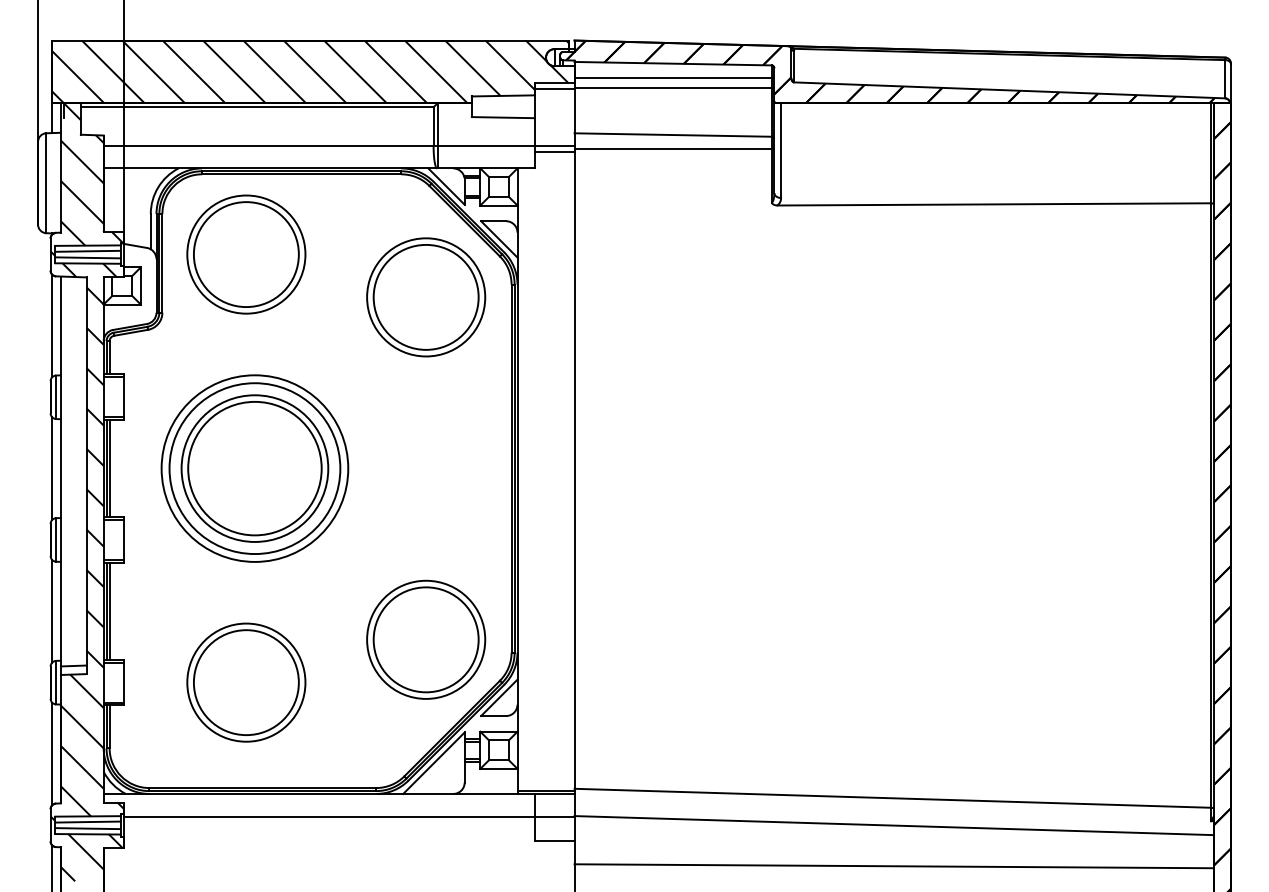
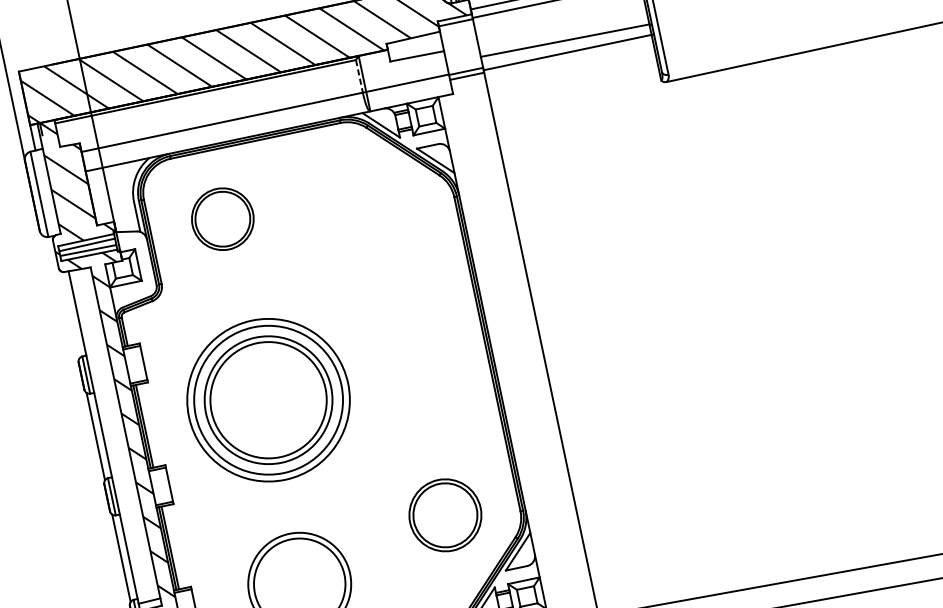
line: (433, 126) -> (359, 76), solid -> dashed
part: (246, 254) -> (222, 219), size x0.6
part: (426, 297) -> (384, 223), removed
line: (52, 325) -> (70, 314), removed
part: (426, 639) -> (445, 515), size x0.7

